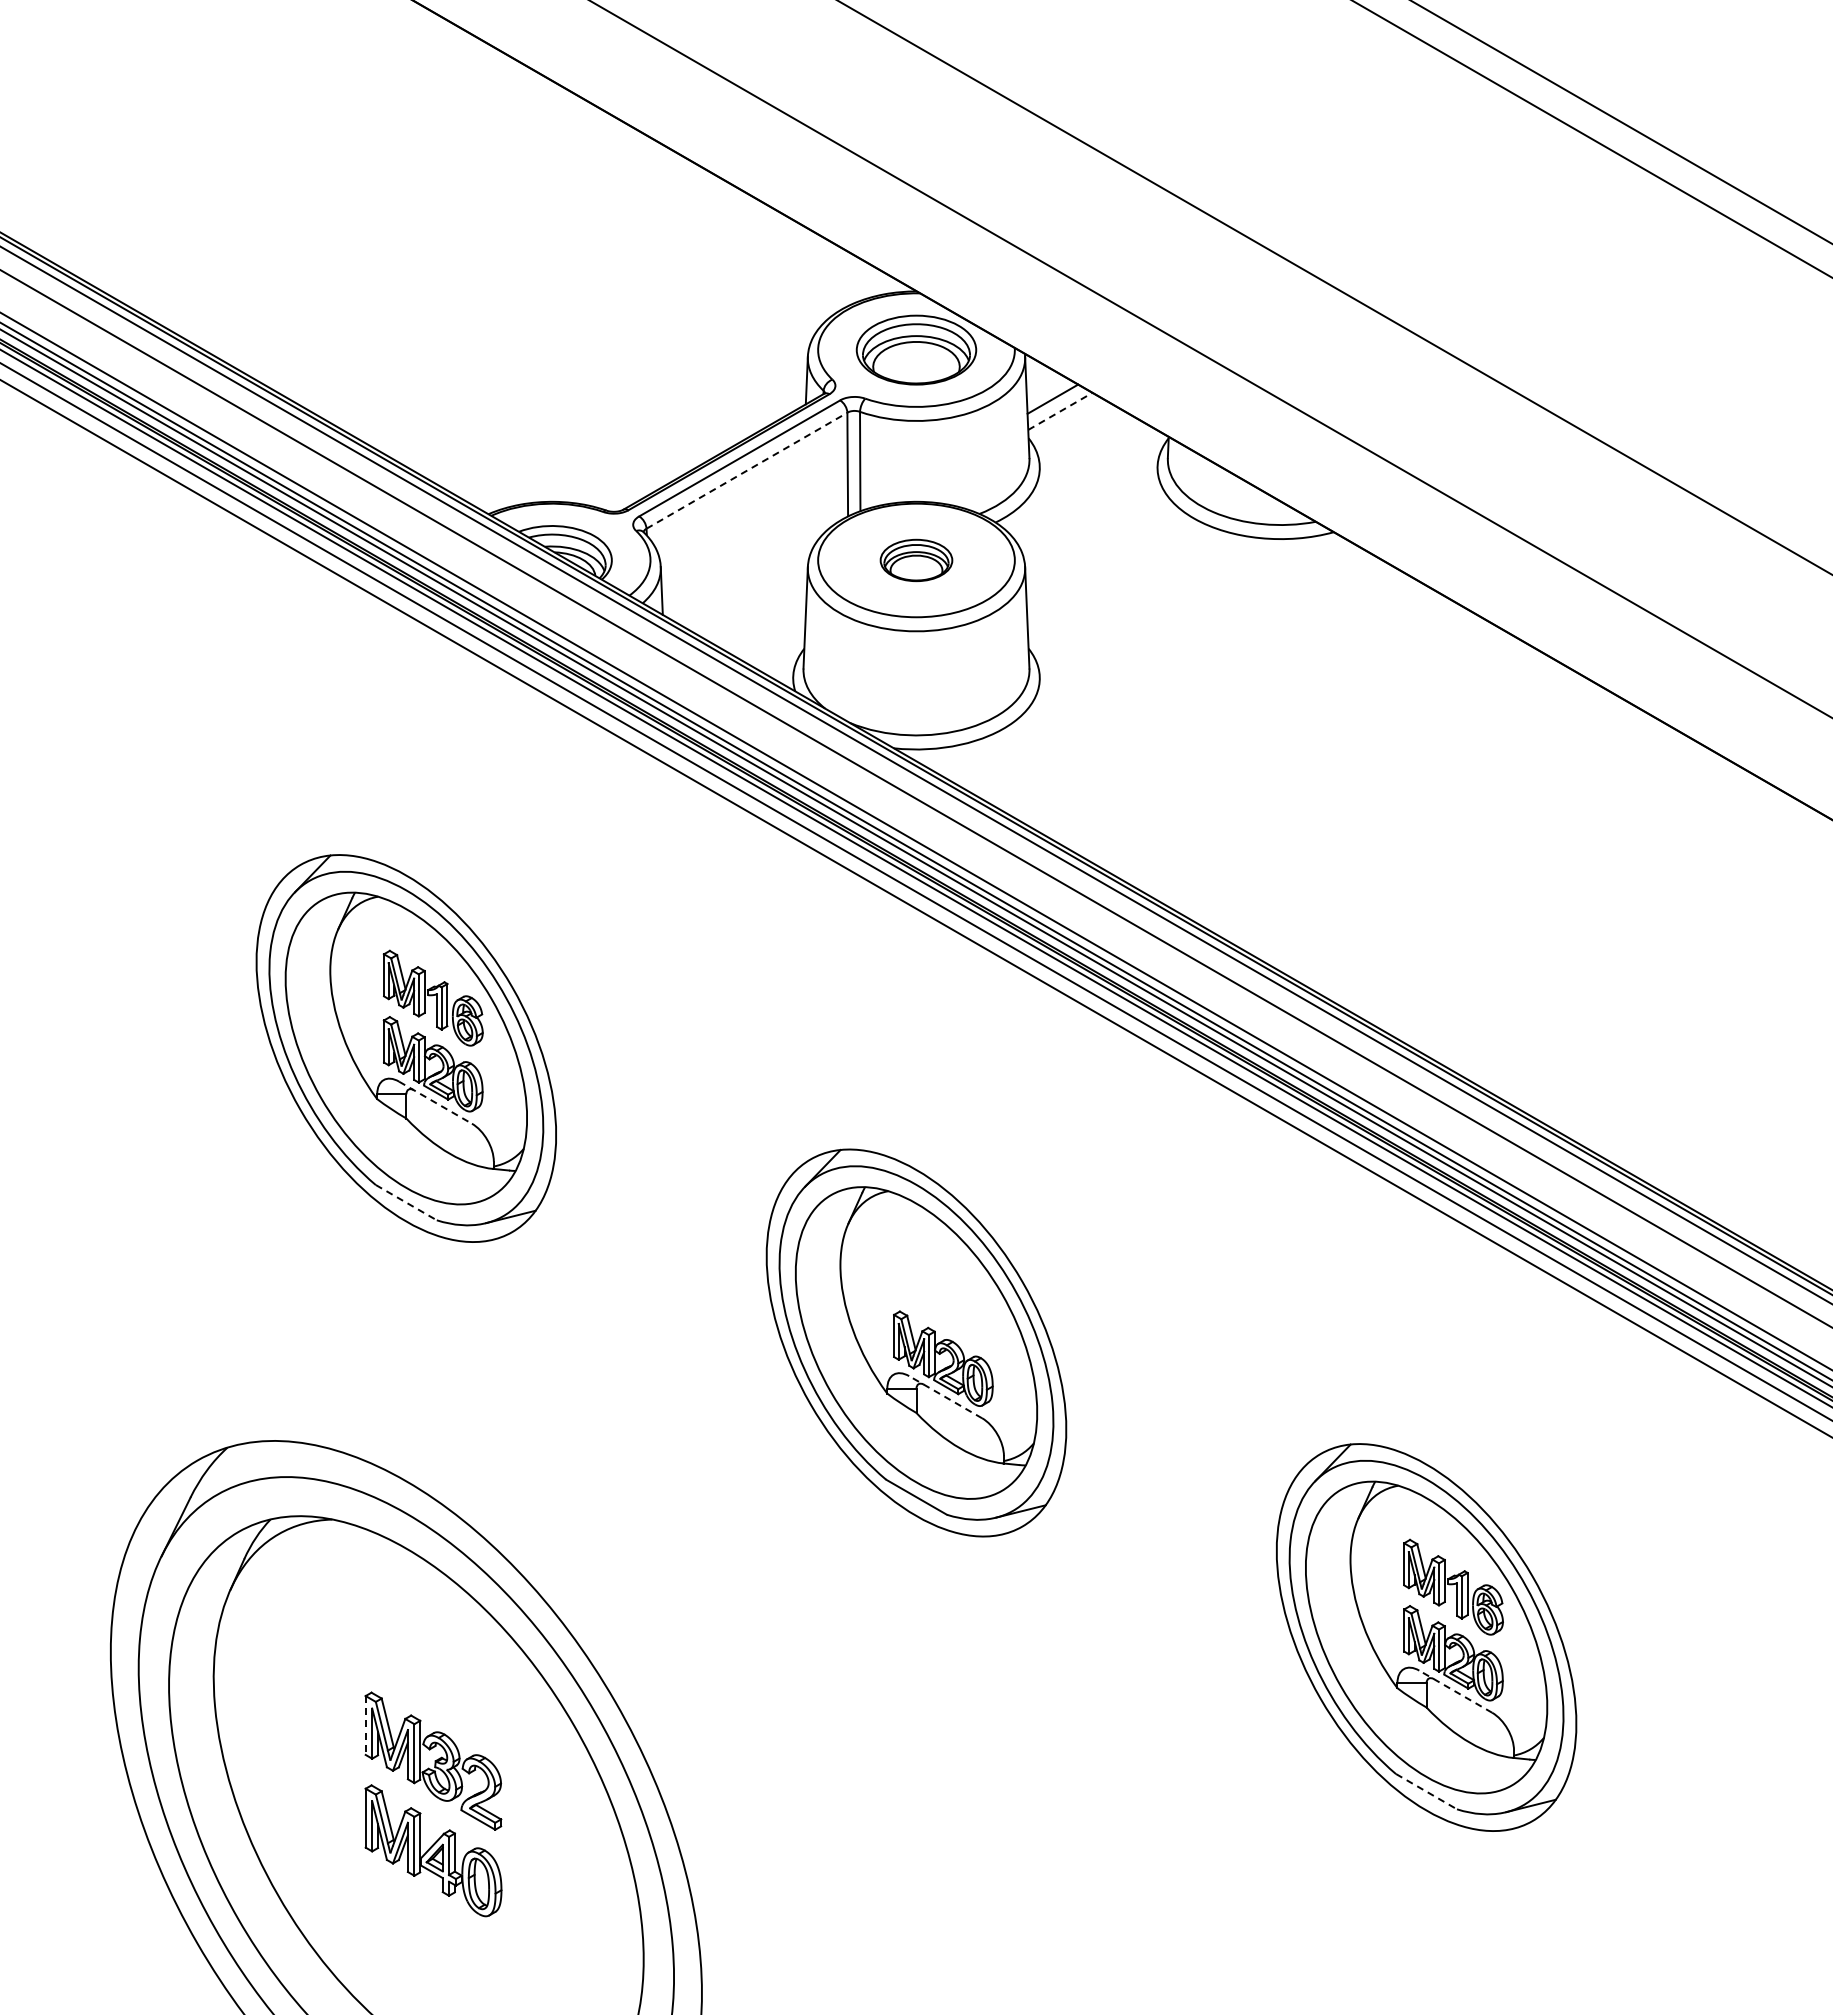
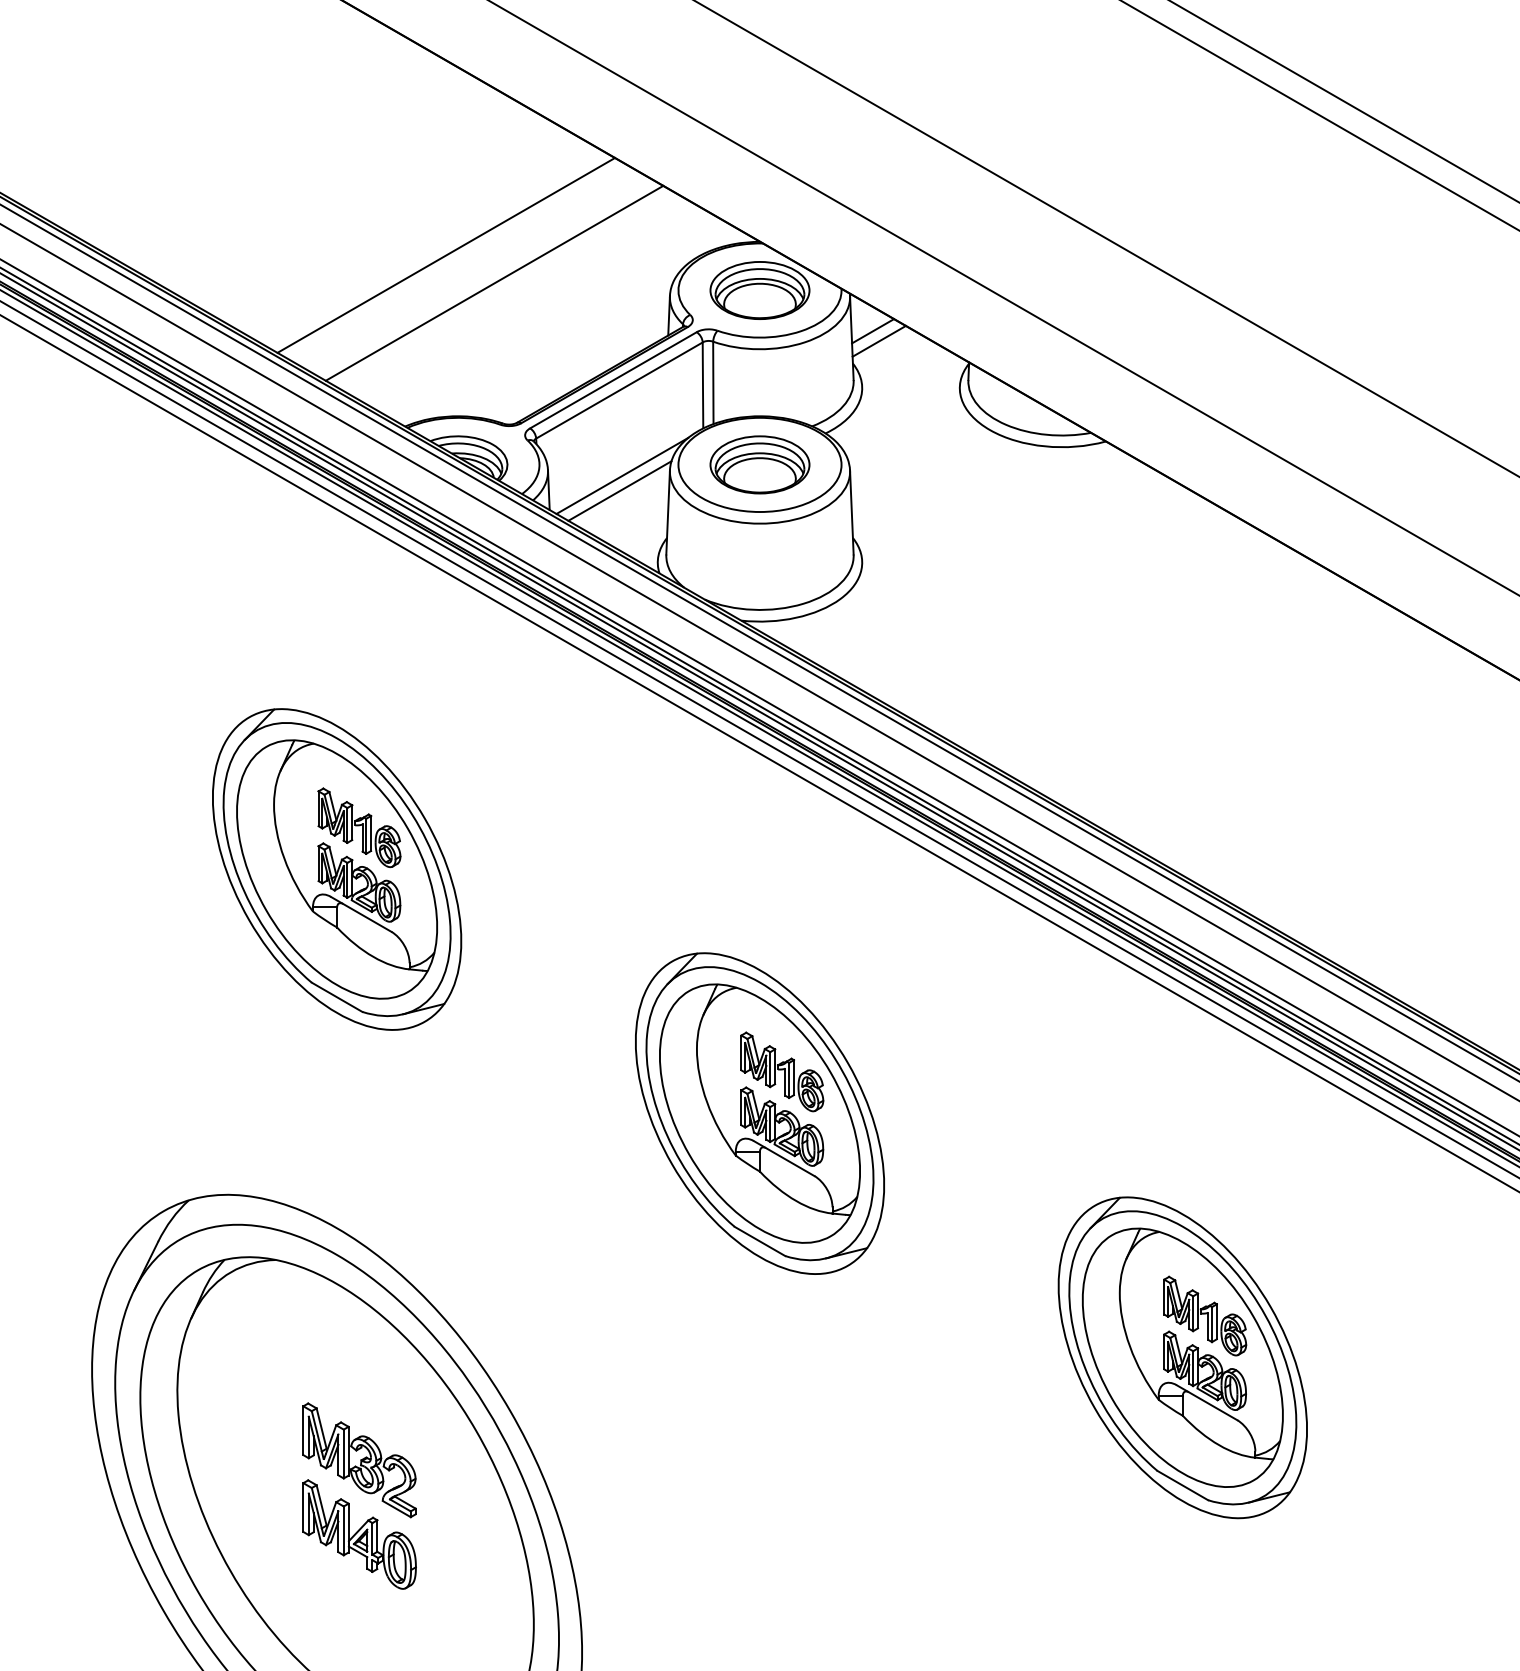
line: (537, 307) -> (445, 255), added
line: (595, 340) -> (493, 282), added
line: (1060, 411) -> (879, 341), dashed -> solid
line: (746, 470) -> (619, 390), dashed -> solid
part: (916, 560) -> (760, 464), size x1.67
line: (750, 573) -> (622, 475), added
line: (747, 591) -> (619, 490), added
line: (435, 1102) -> (361, 914), dashed -> solid
line: (406, 1202) -> (337, 997), dashed -> solid
part: (943, 1292) -> (782, 1071), added
line: (945, 1396) -> (784, 1157), dashed -> solid
line: (1455, 1691) -> (1206, 1402), dashed -> solid
line: (365, 1725) -> (303, 1430), dashed -> solid
line: (1427, 1791) -> (1183, 1485), dashed -> solid

